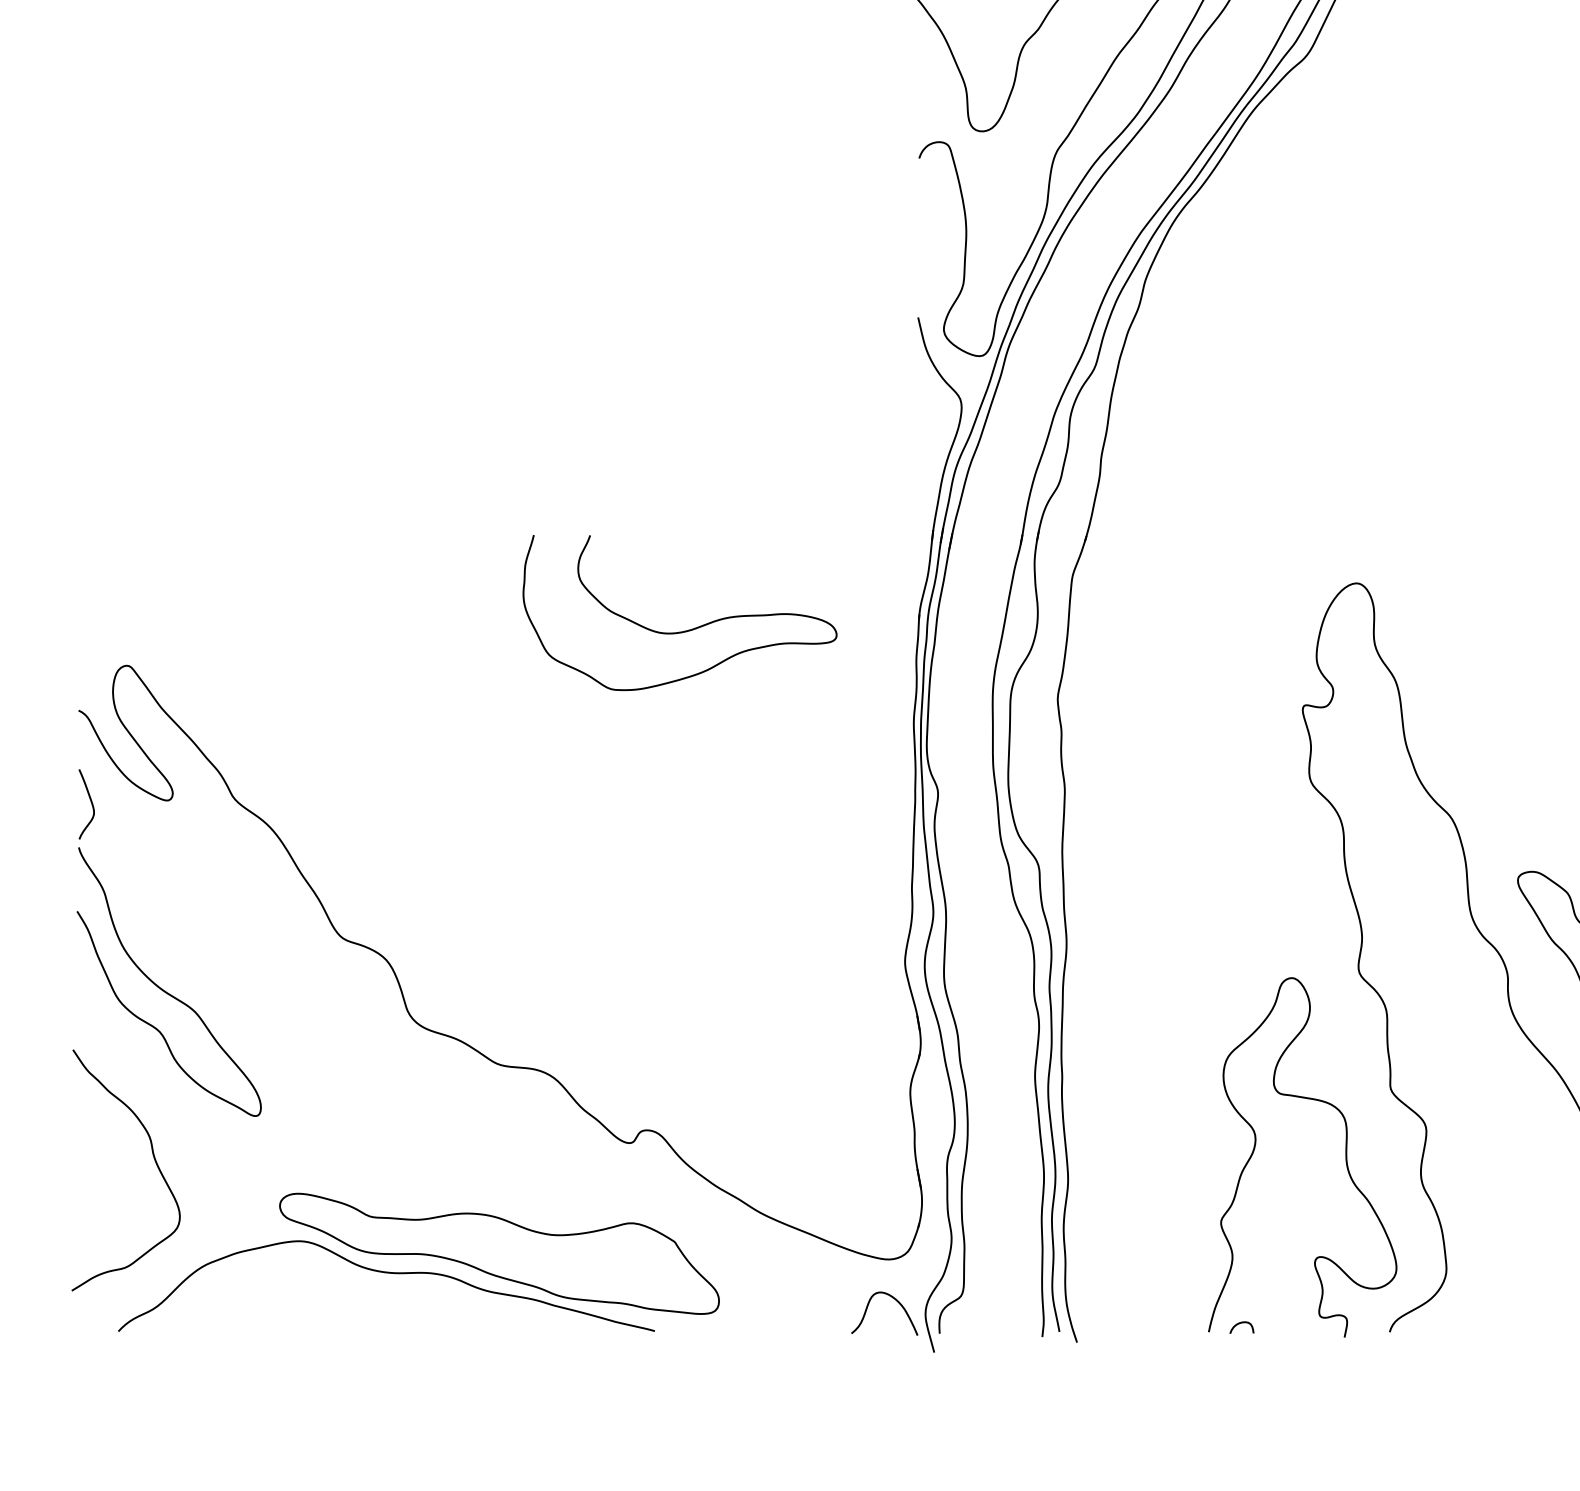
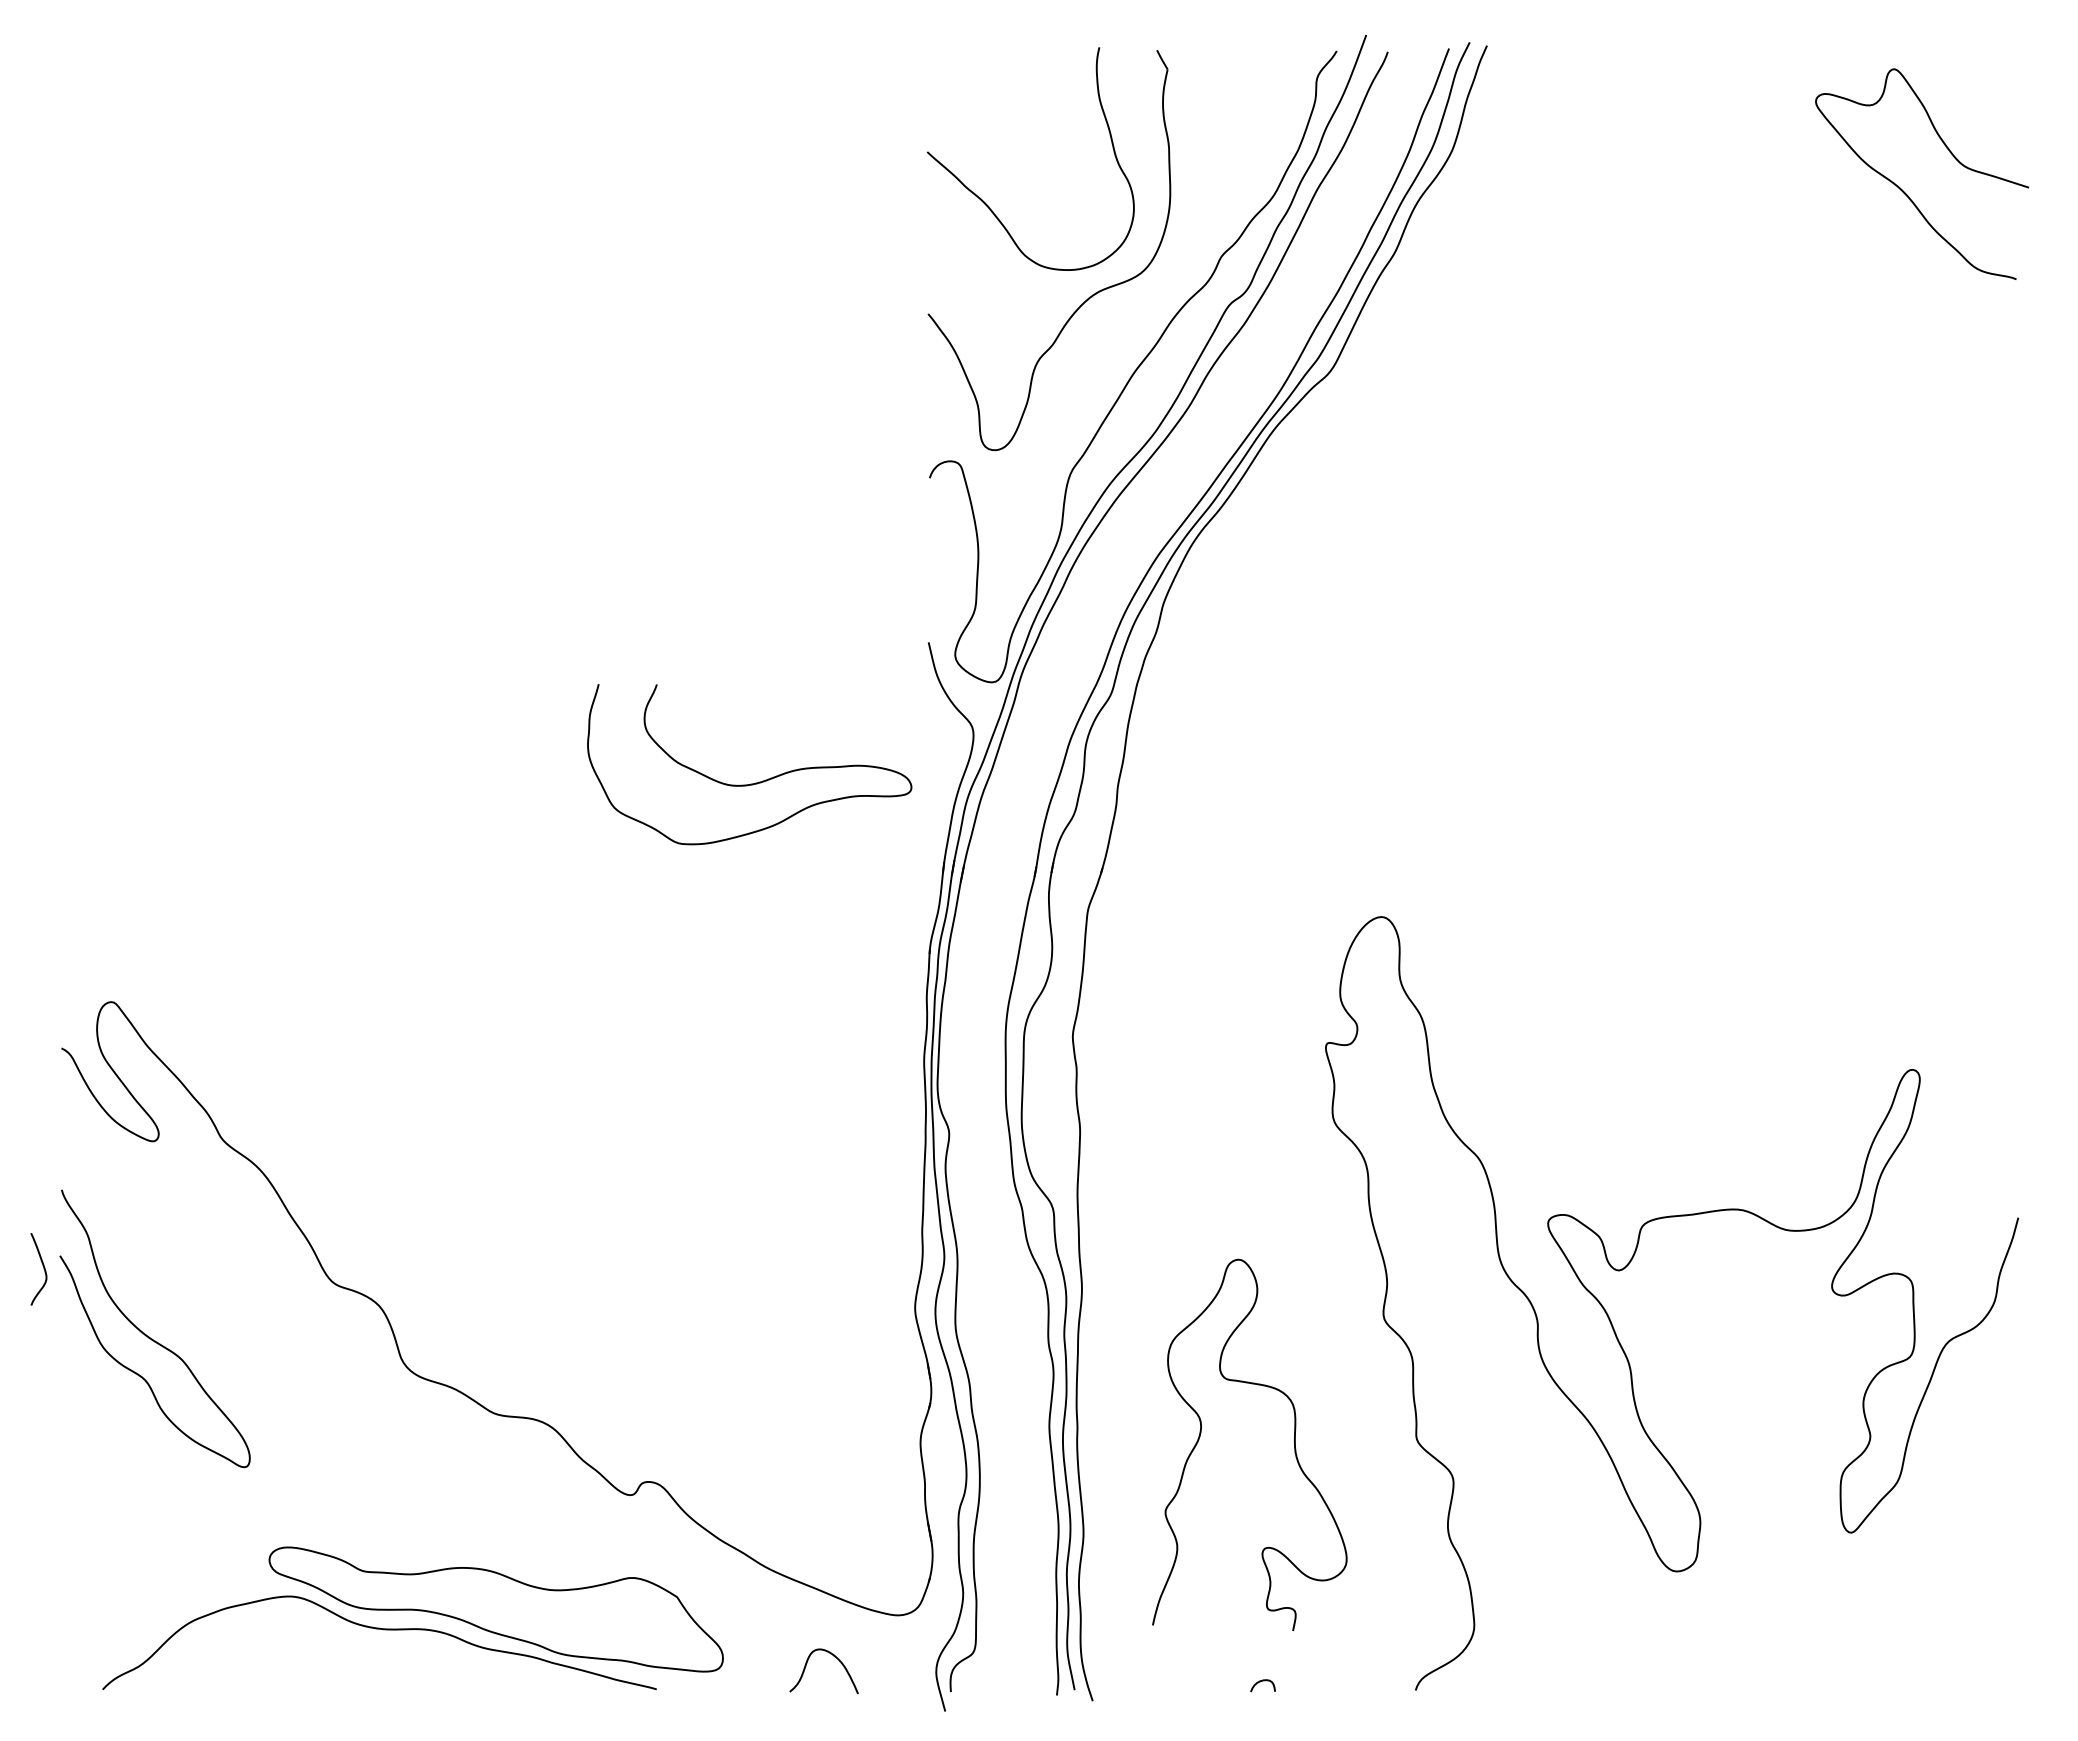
curve: (685, 630) -> (755, 782), moved
curve: (90, 801) -> (42, 1266), moved
curve: (1345, 1157) -> (1294, 1444), moved
curve: (154, 1159) -> (139, 1512), removed
curve: (867, 1309) -> (806, 1666), moved

